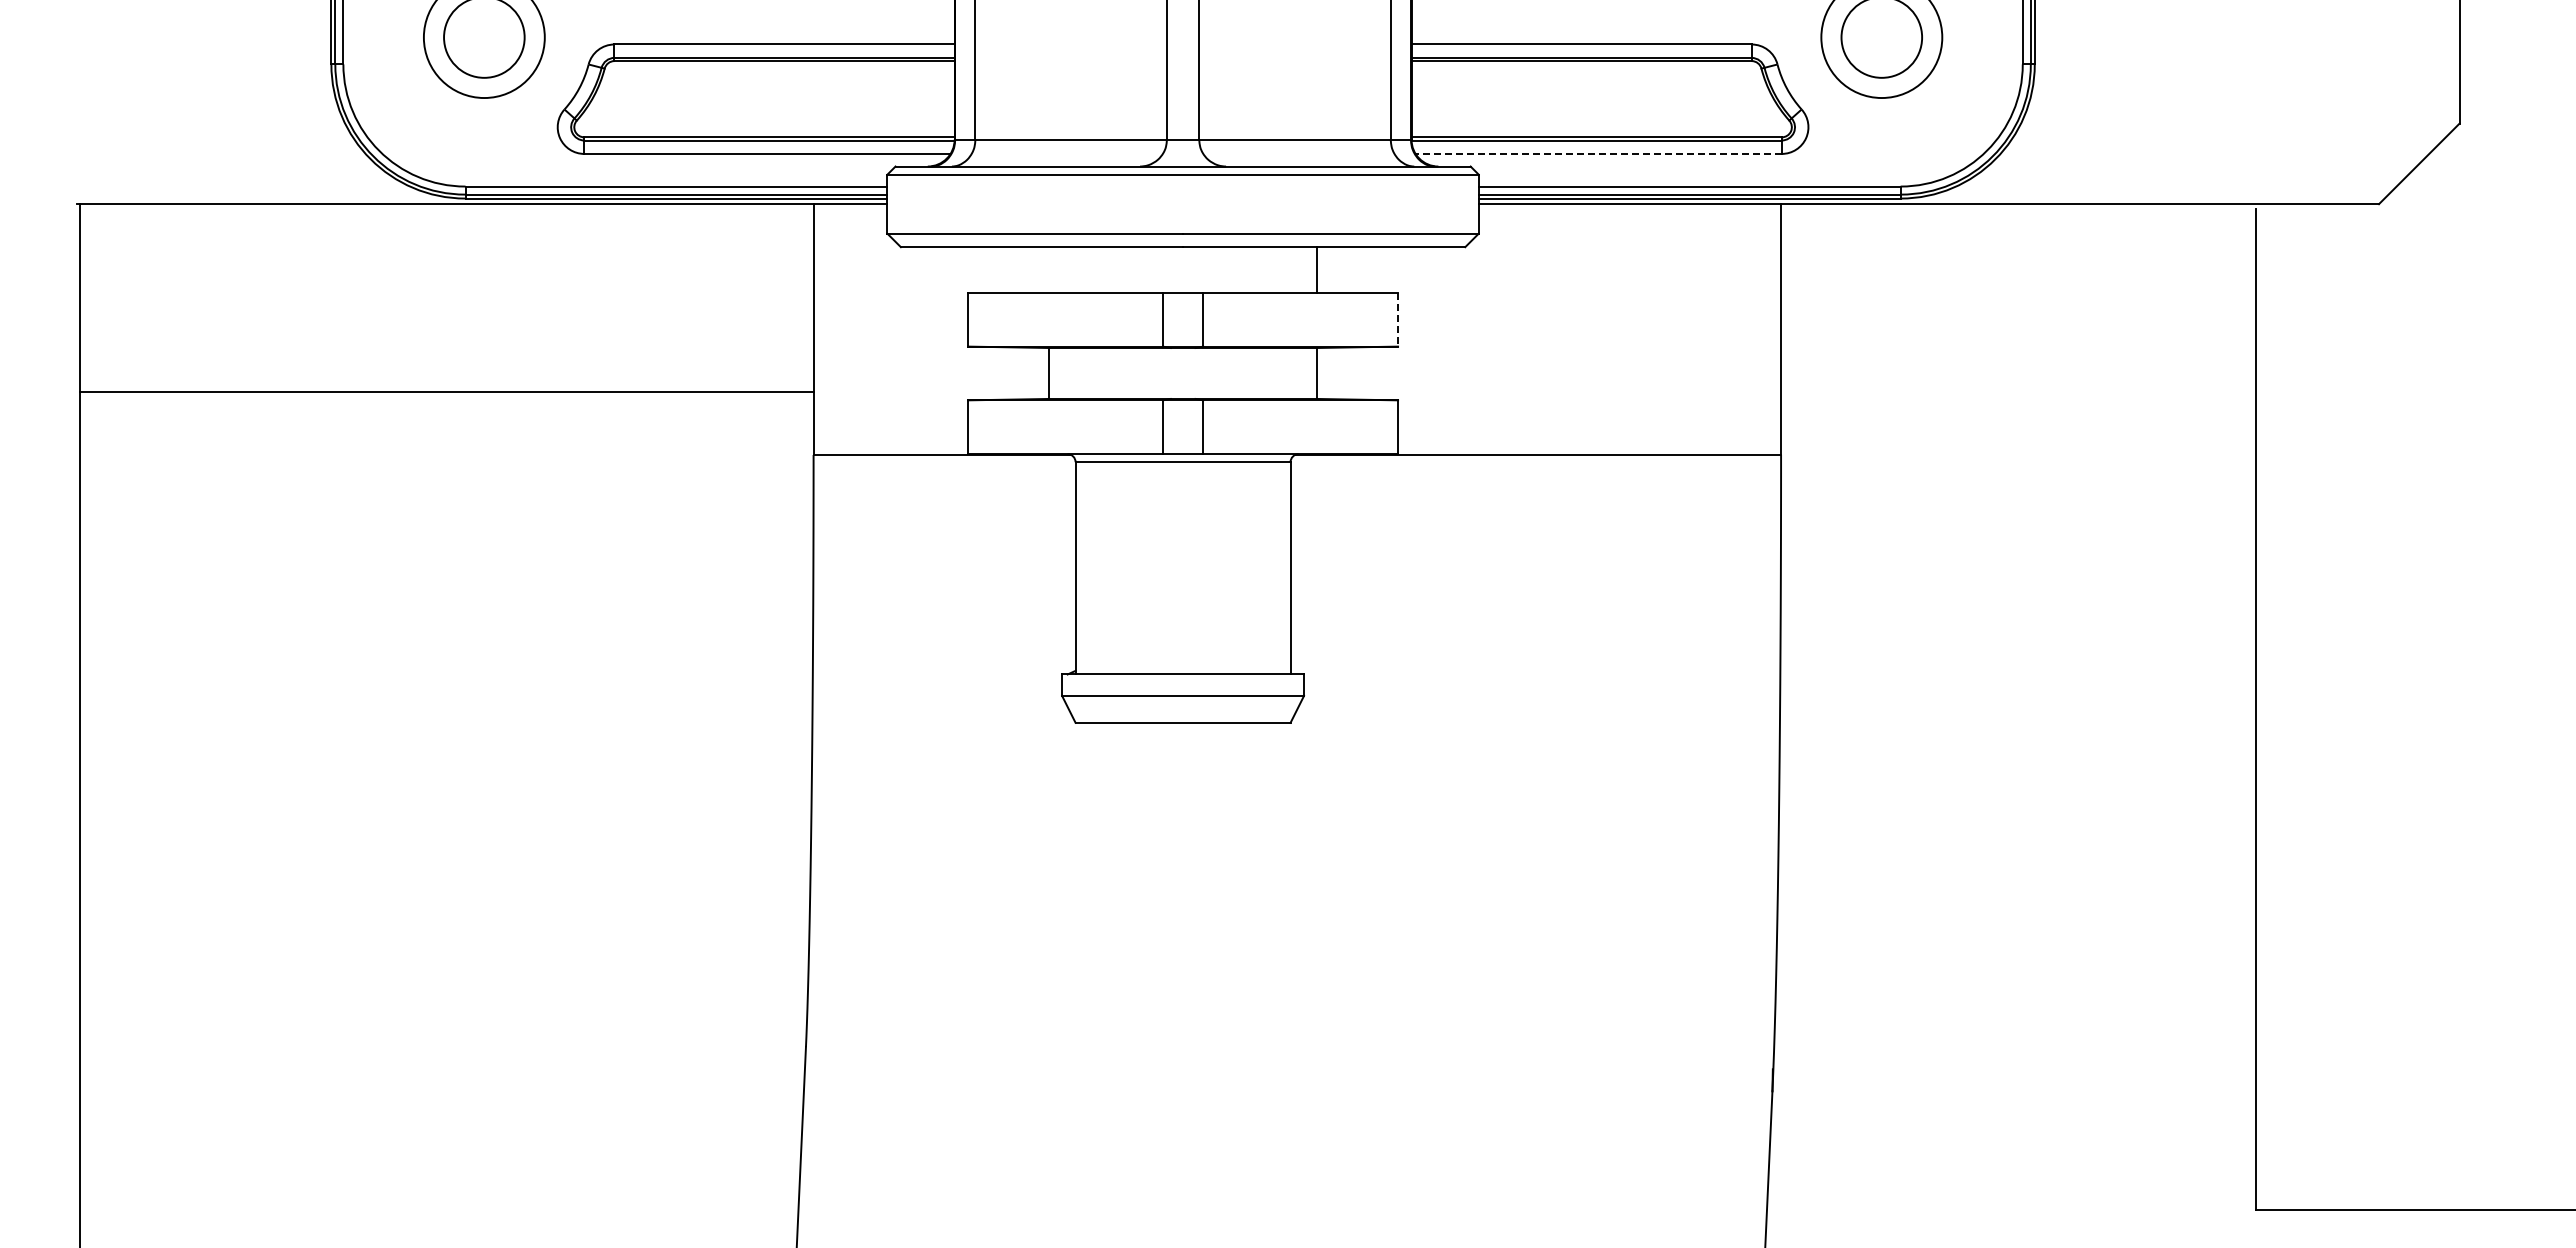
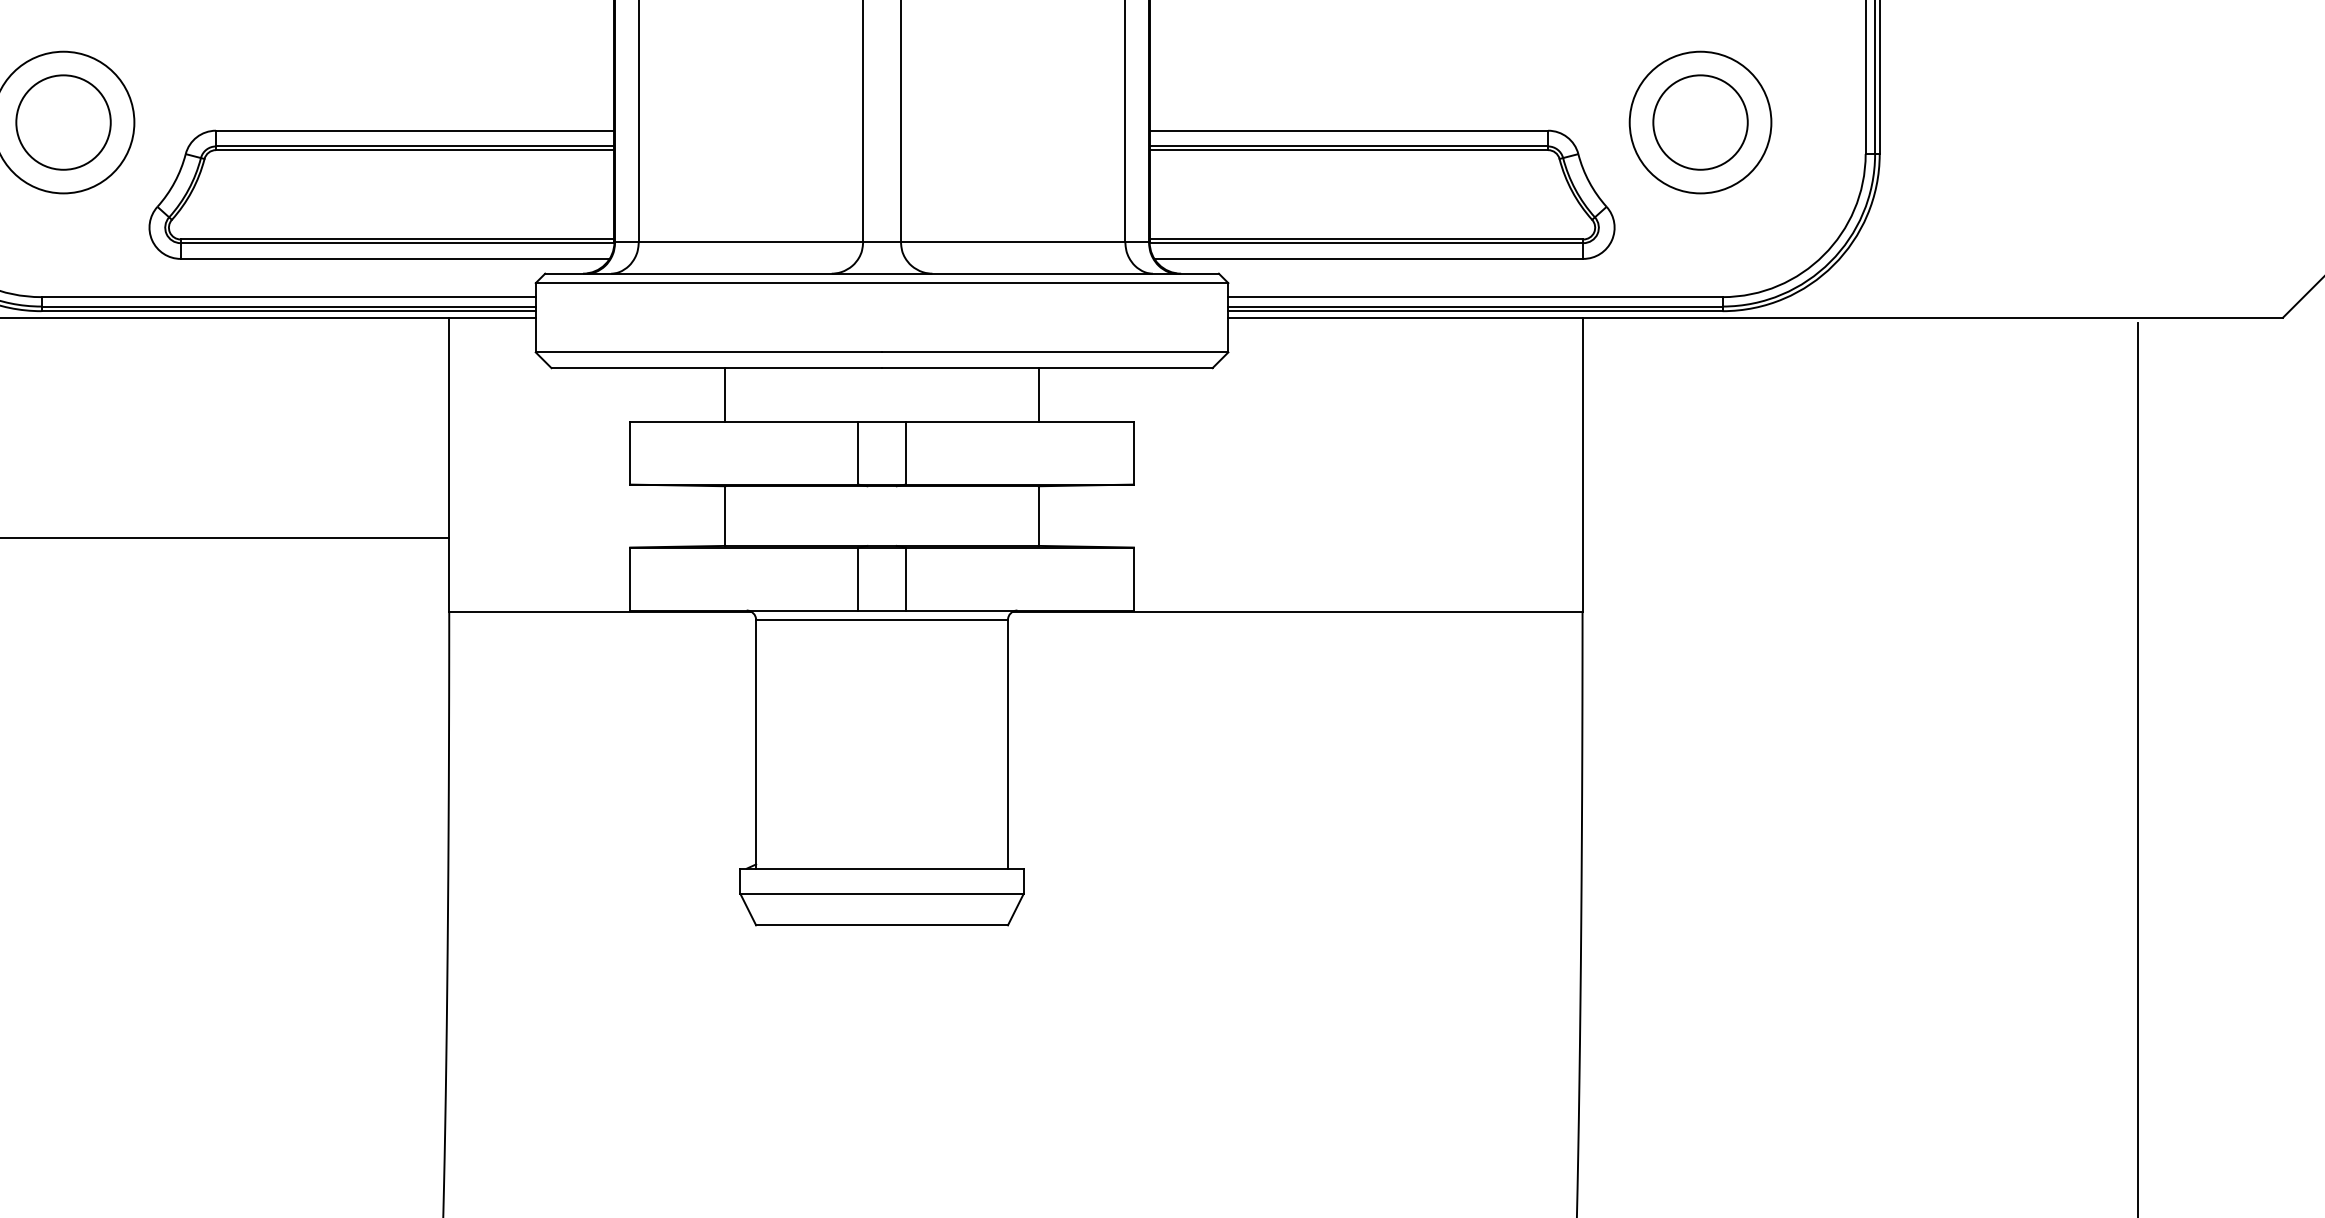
line: (1598, 153) -> (1368, 258), dashed -> solid
line: (1048, 269) -> (724, 394), added
line: (1398, 319) -> (1134, 452), dashed -> solid

